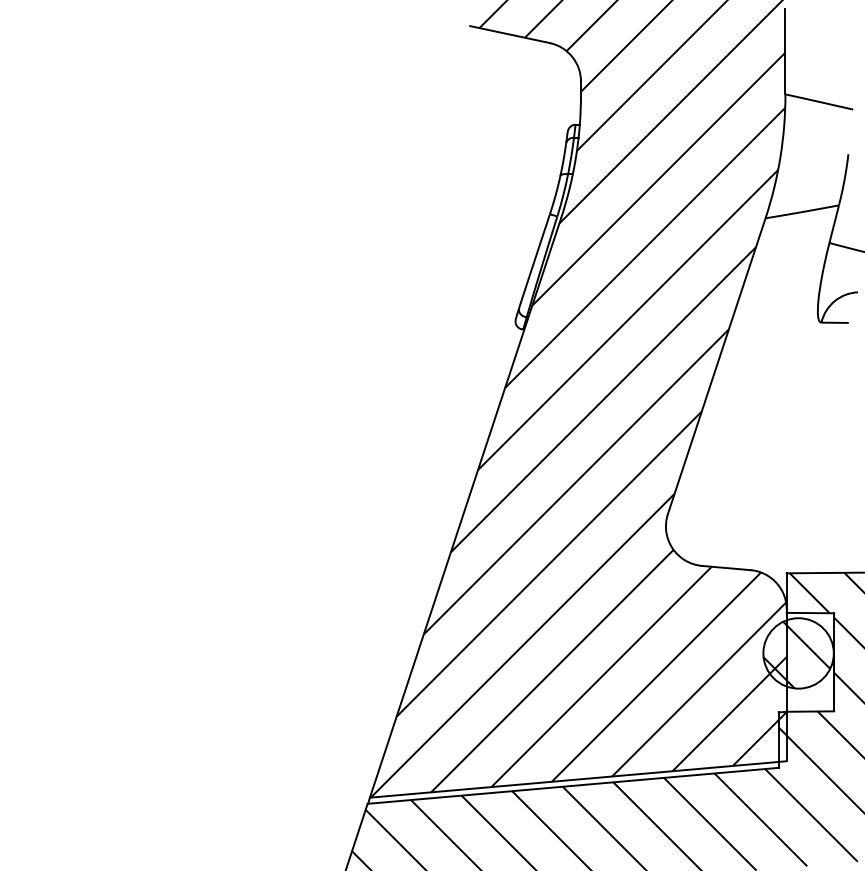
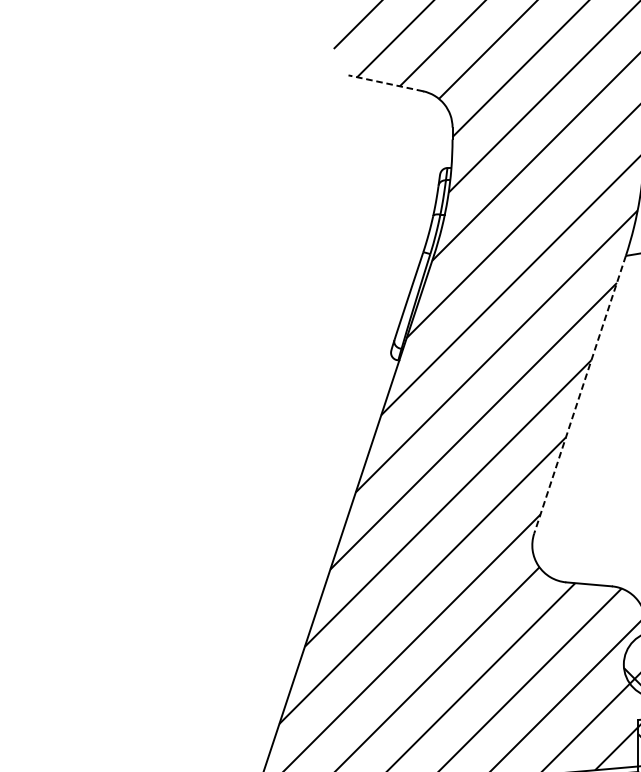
line: (509, 34) -> (385, 83), solid -> dashed
line: (716, 366) -> (579, 395), solid -> dashed

